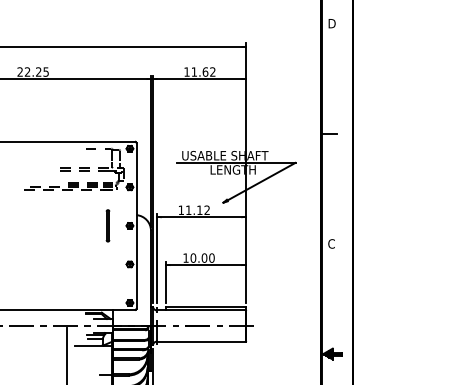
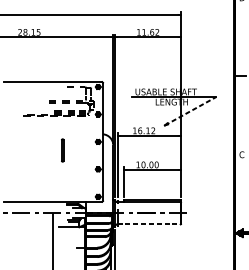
text: (32, 71) -> (28, 32), 22.25 -> 28.15
line: (259, 182) -> (190, 111), solid -> dashed
text: (188, 210) -> (140, 130), 11.12 -> 16.12
part: (107, 225) -> (62, 150), moved
line: (201, 341) -> (149, 224), solid -> dashed

